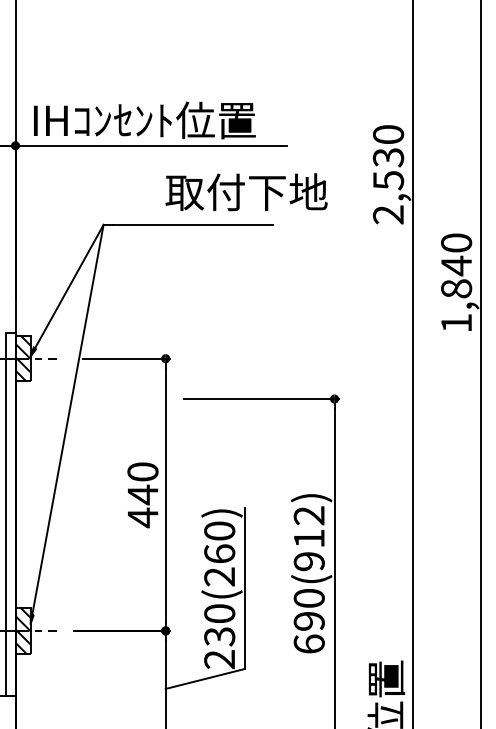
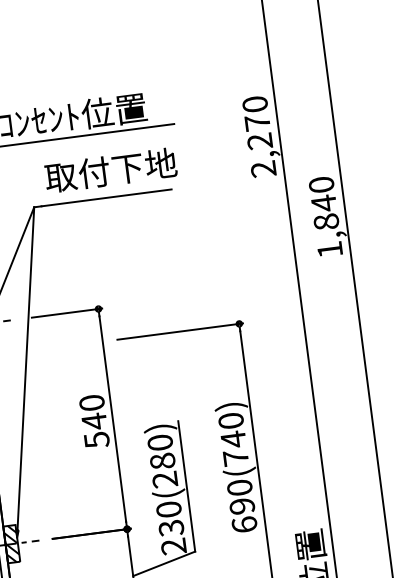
text: (388, 169) -> (258, 132), 2,530 -> 2,270
text: (246, 192) -> (110, 170), moved
text: (142, 517) -> (96, 439), 440 -> 540
text: (308, 538) -> (232, 439), 690(912) -> 690(740)
text: (219, 553) -> (162, 460), 230(260) -> 230(280)

